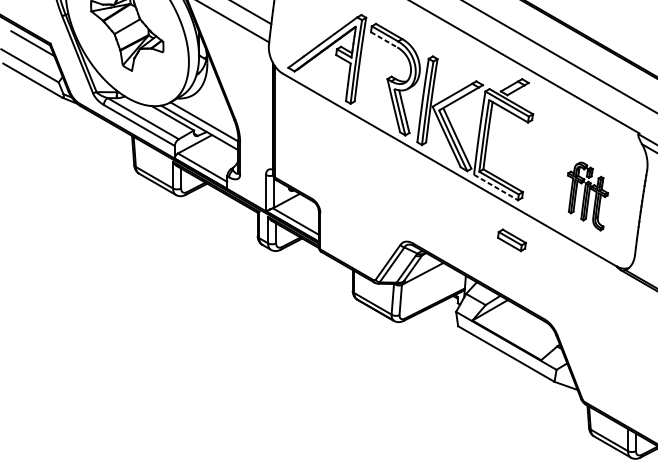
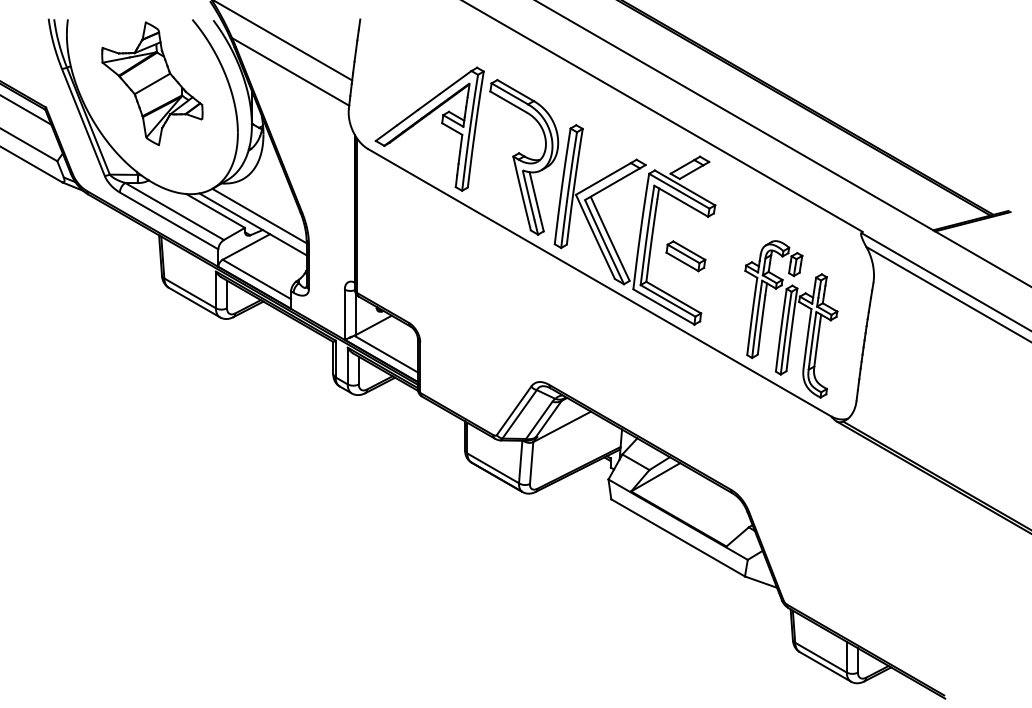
line: (384, 40) -> (509, 102), dashed -> solid
line: (496, 187) -> (664, 307), dashed -> solid
part: (588, 196) -> (791, 319), size x1.67
part: (511, 240) -> (685, 256), moved

